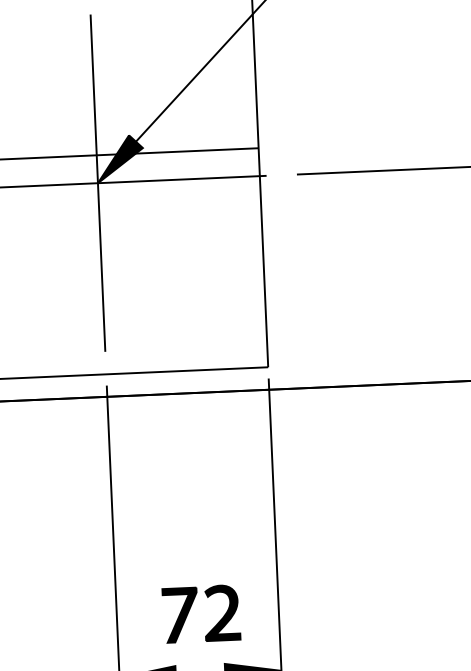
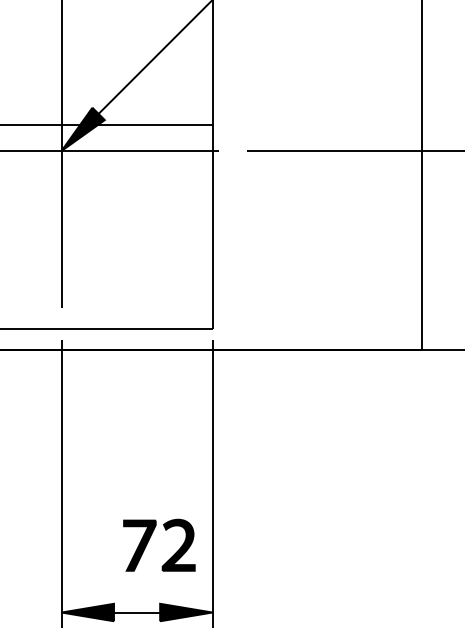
part: (190, 609) -> (149, 540), moved

